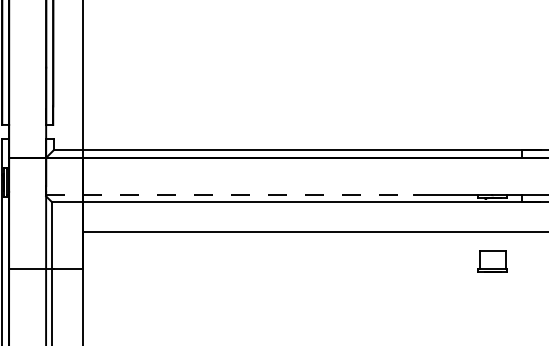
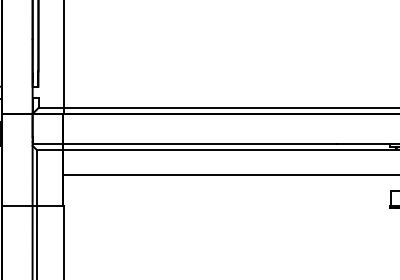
line: (229, 194) -> (184, 144), dashed -> solid

